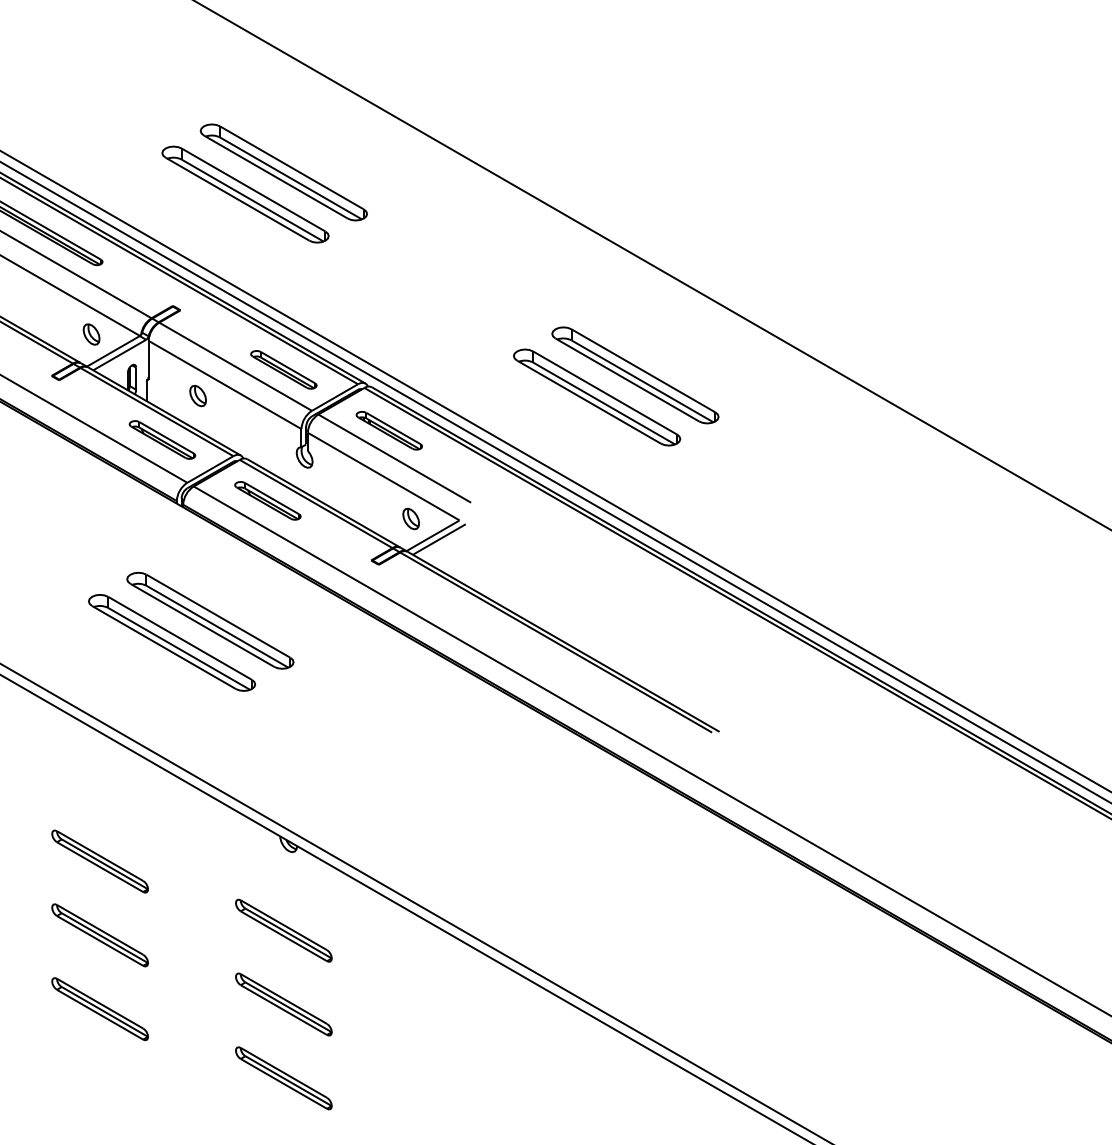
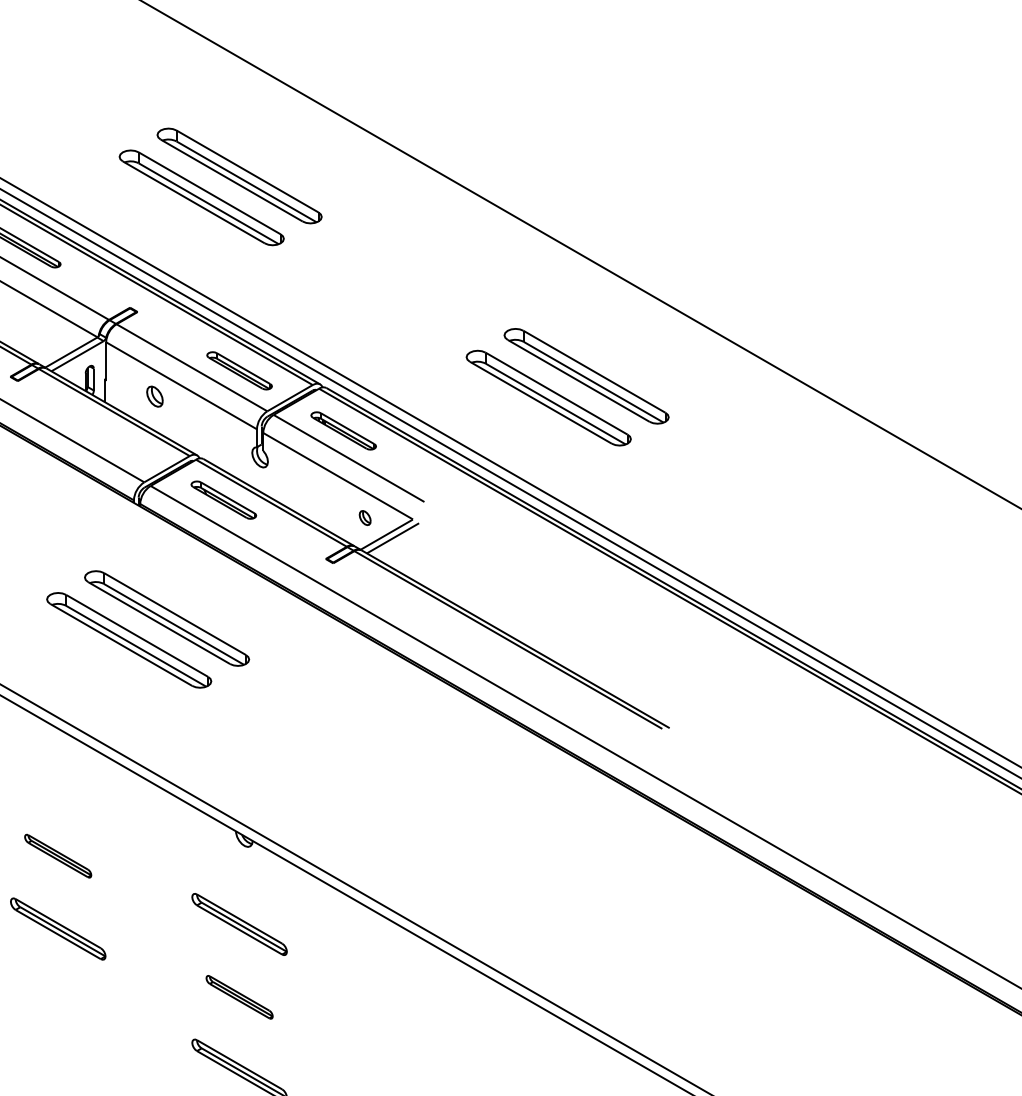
part: (91, 334) -> (49, 335), removed
part: (162, 439) -> (119, 439), removed
part: (410, 518) -> (364, 517), size x0.7
part: (99, 861) -> (57, 856), size x0.7
part: (283, 1004) -> (239, 997), size x0.7
part: (99, 1009) -> (57, 1002), removed

